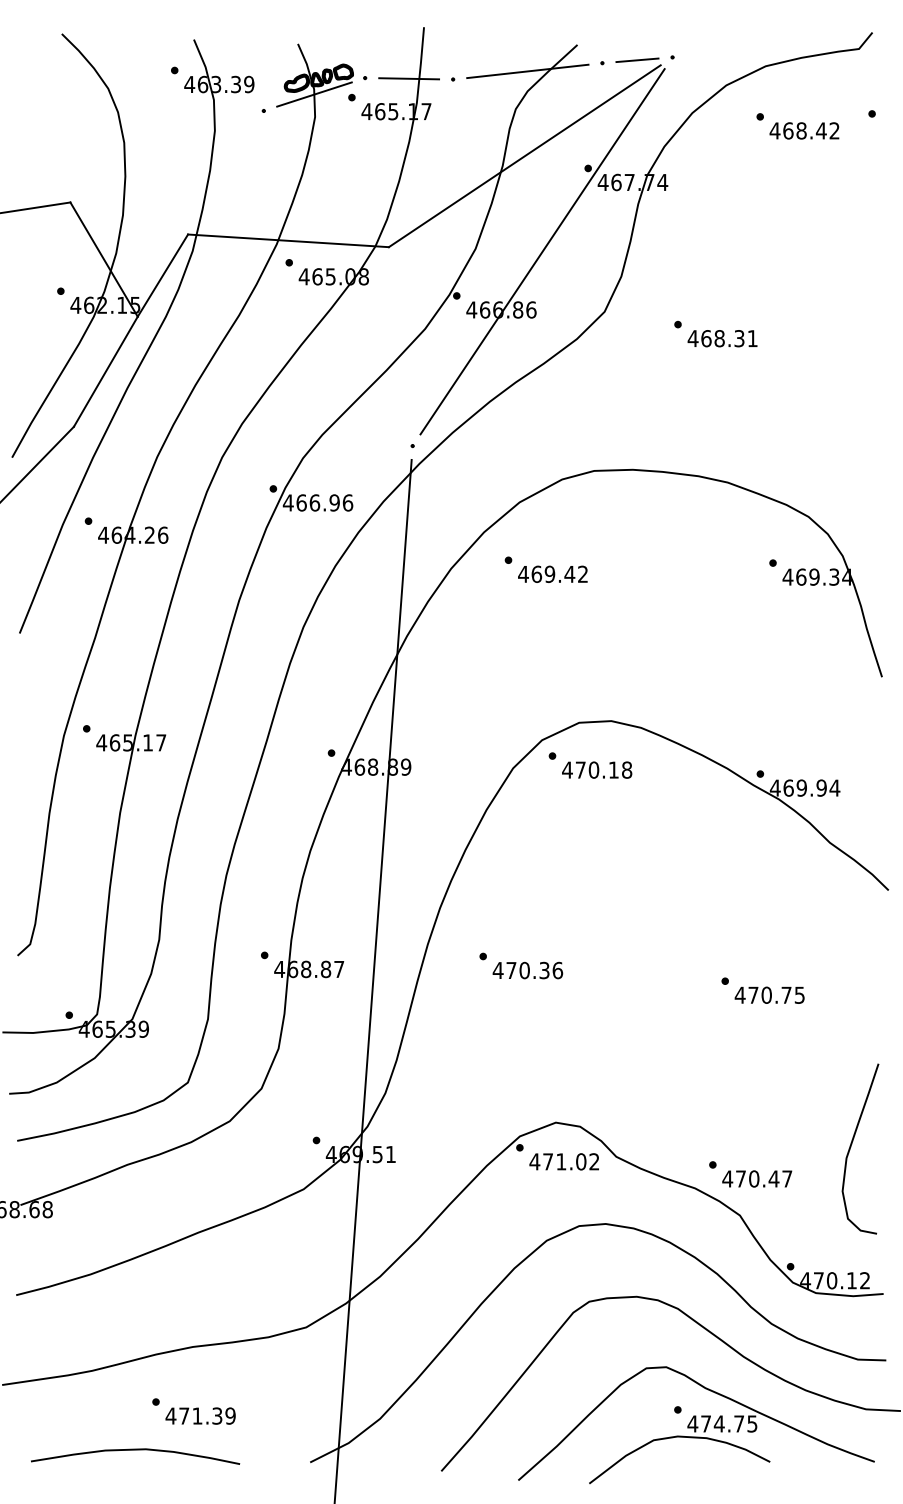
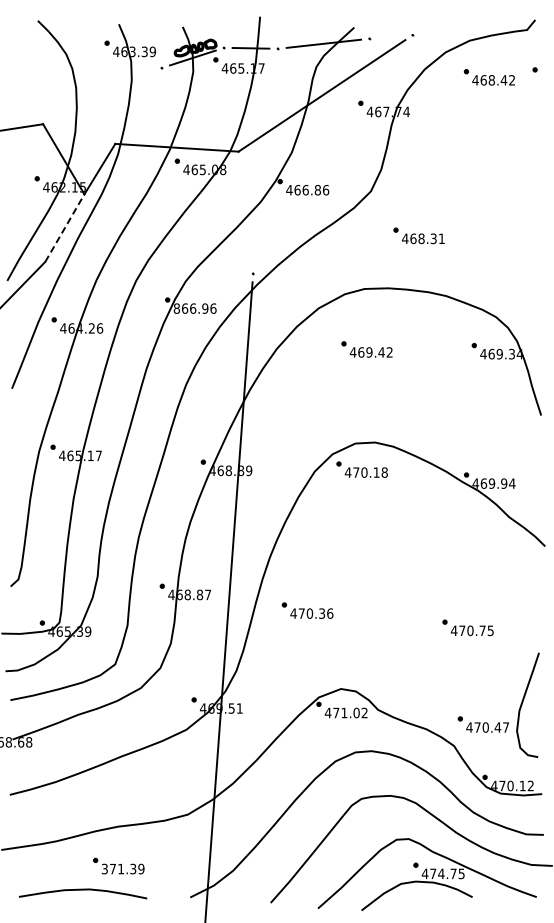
line: (638, 59) -> (391, 36), removed
line: (541, 251) -> (332, 154), removed
part: (714, 333) -> (418, 235), moved
line: (106, 370) -> (65, 227), solid -> dashed
text: (287, 502) -> (176, 308), 466.96 -> 866.96
part: (545, 569) -> (366, 349), moved
part: (520, 965) -> (307, 610), moved
part: (761, 989) -> (467, 627), moved
part: (748, 1174) -> (482, 724), moved
text: (170, 1415) -> (104, 868), 471.39 -> 371.39

